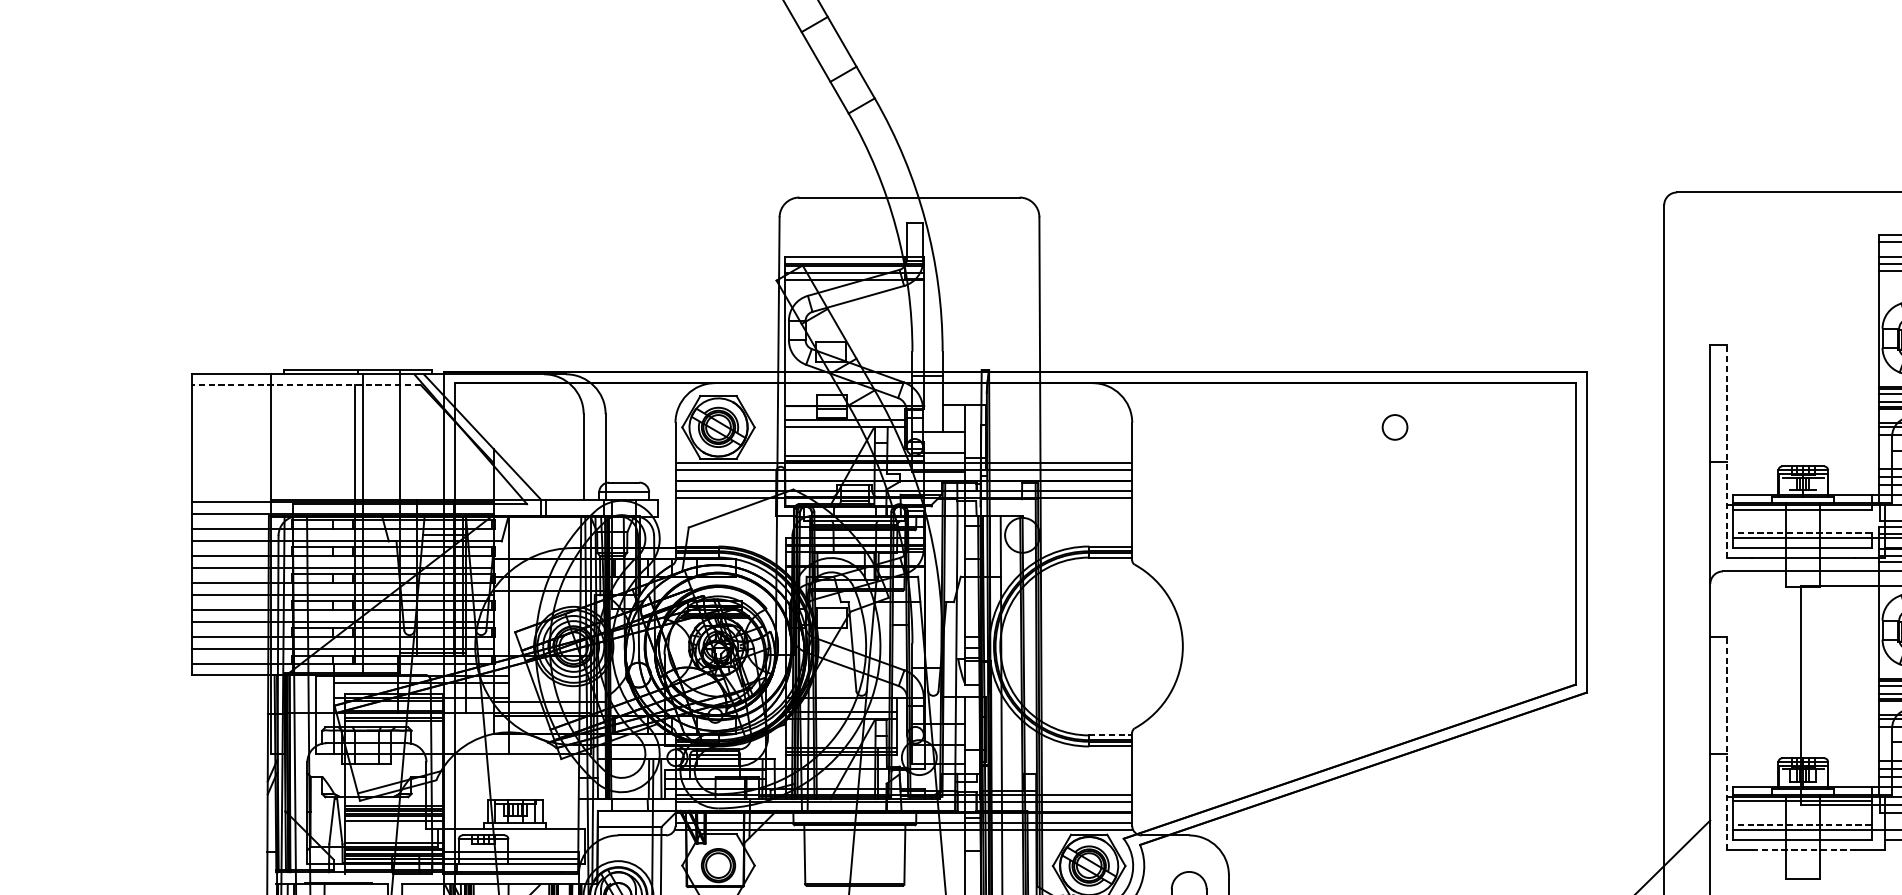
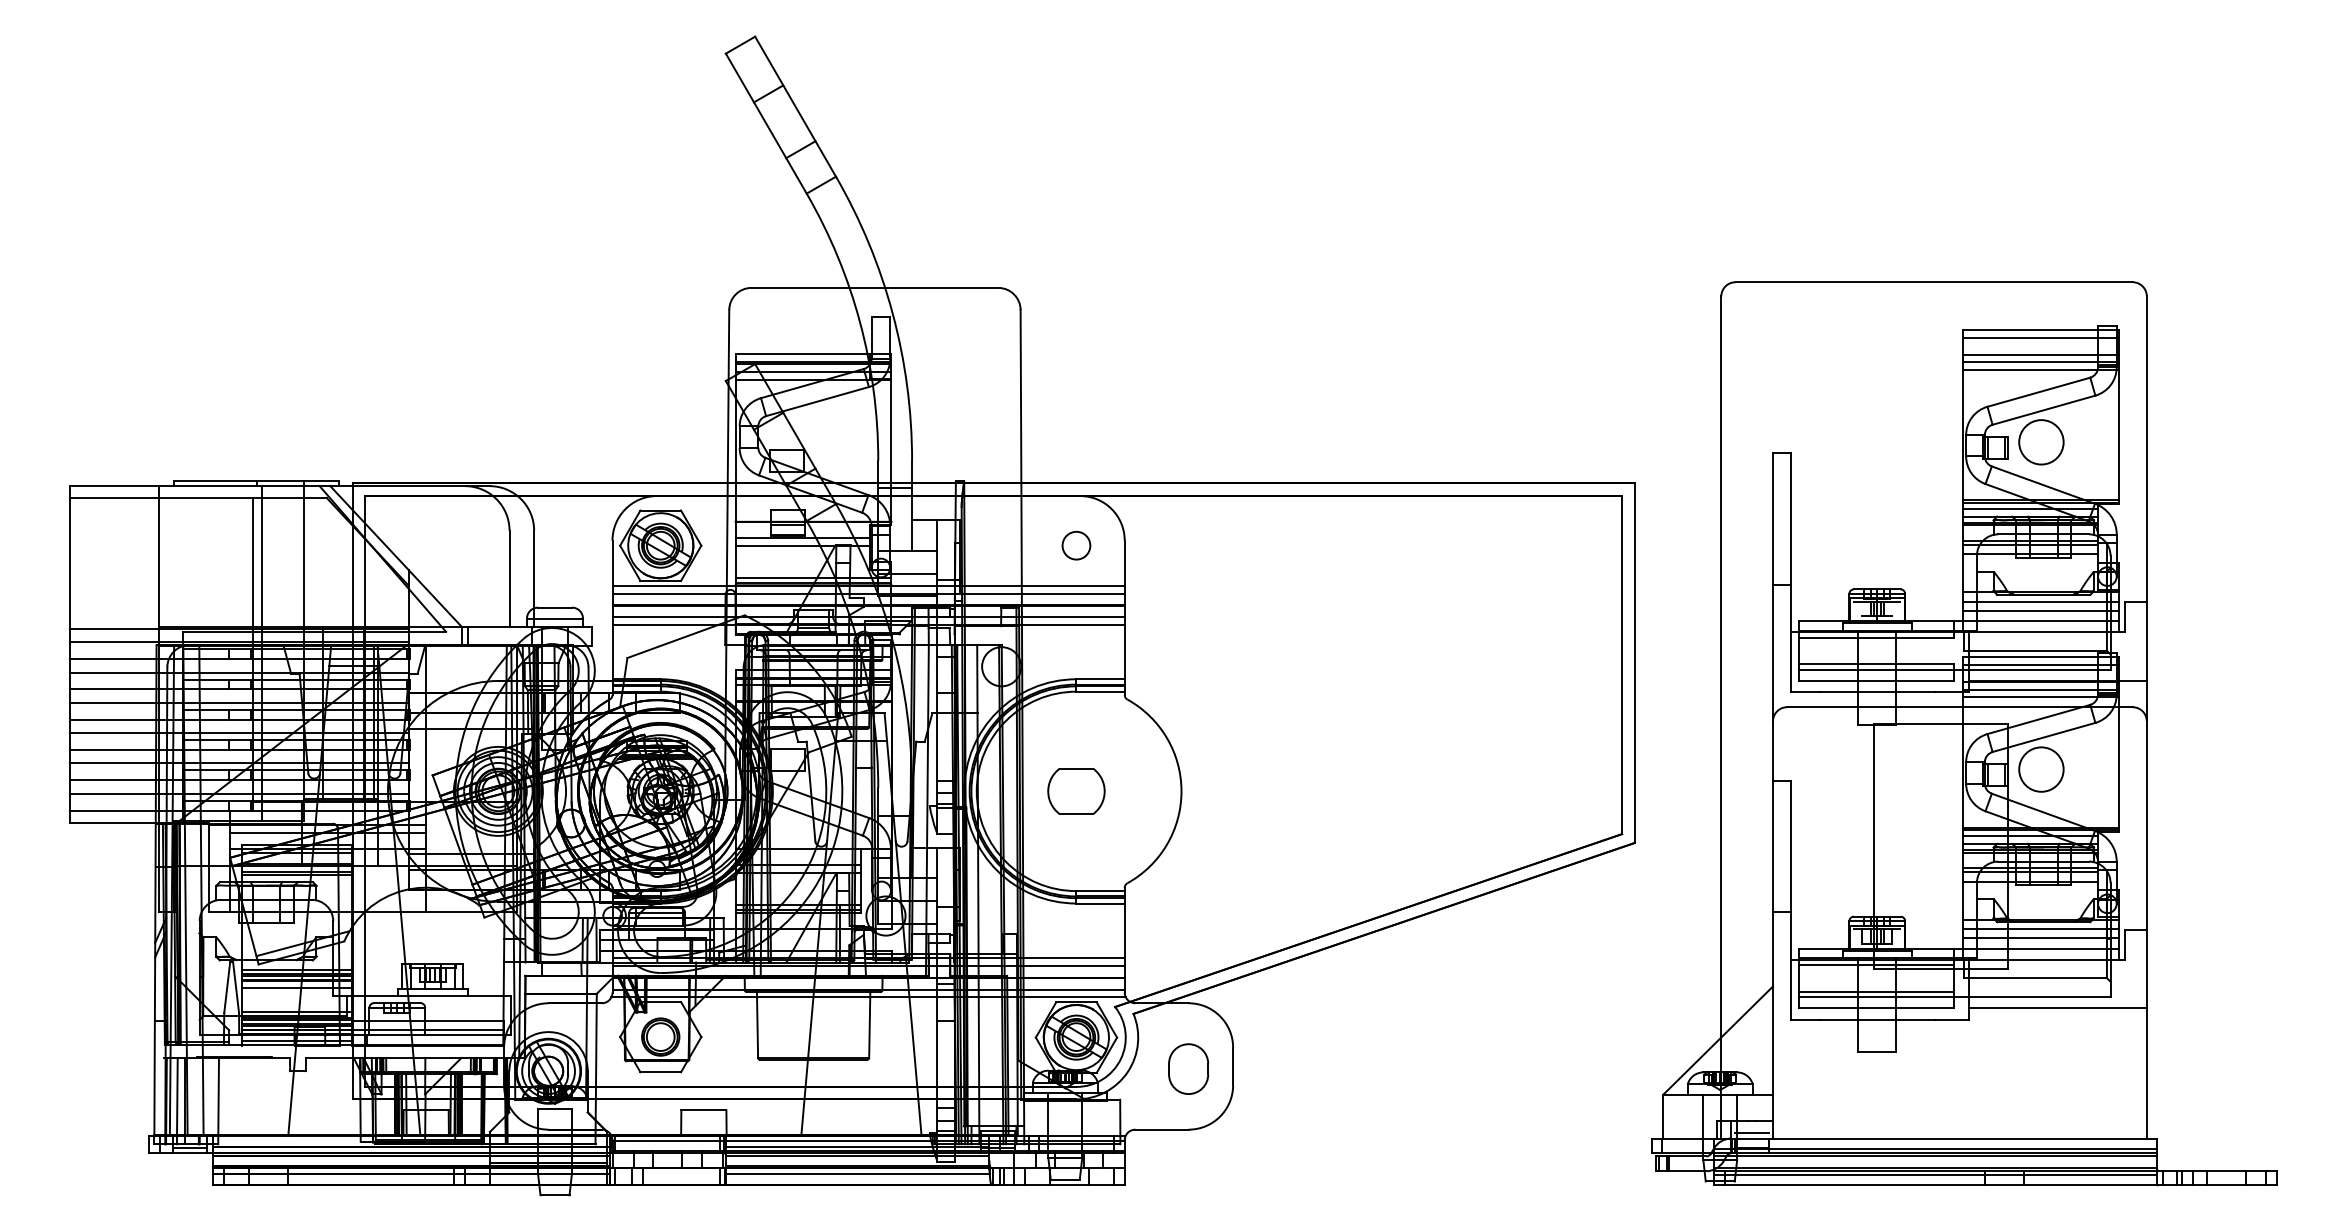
line: (306, 385) -> (198, 498), dashed -> solid
circle: (1395, 427) -> (1076, 545), moved
line: (1726, 451) -> (1791, 572), dashed -> solid
line: (1801, 533) -> (1875, 664), dashed -> solid
part: (1089, 646) -> (1076, 791), added
line: (1111, 735) -> (1101, 891), dashed -> solid
line: (1726, 743) -> (1791, 900), dashed -> solid
line: (1801, 824) -> (1875, 991), dashed -> solid
line: (1803, 849) -> (1877, 1019), dashed -> solid

